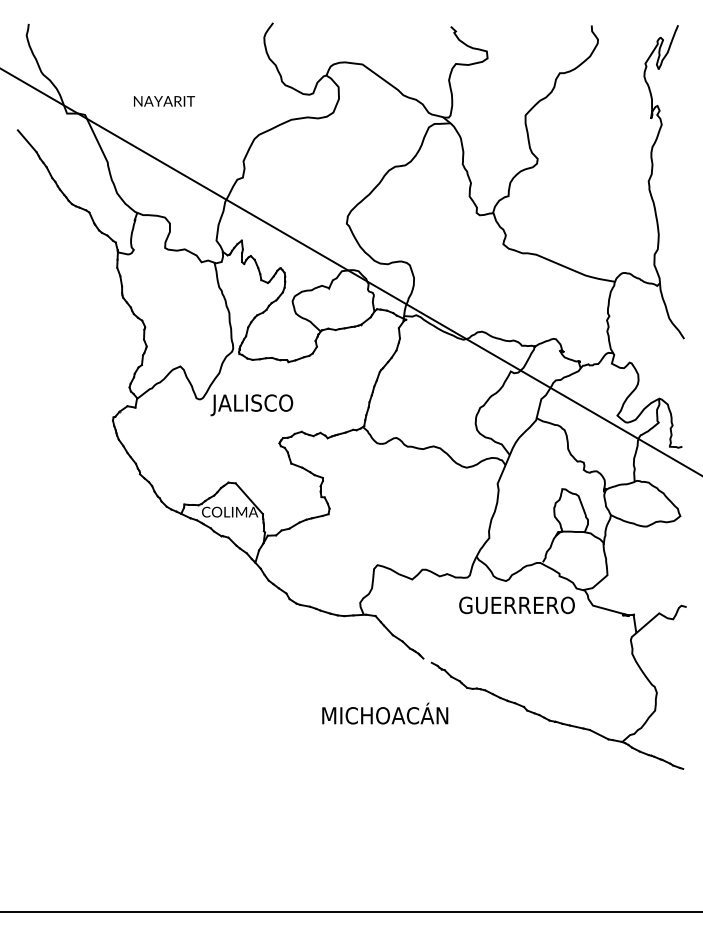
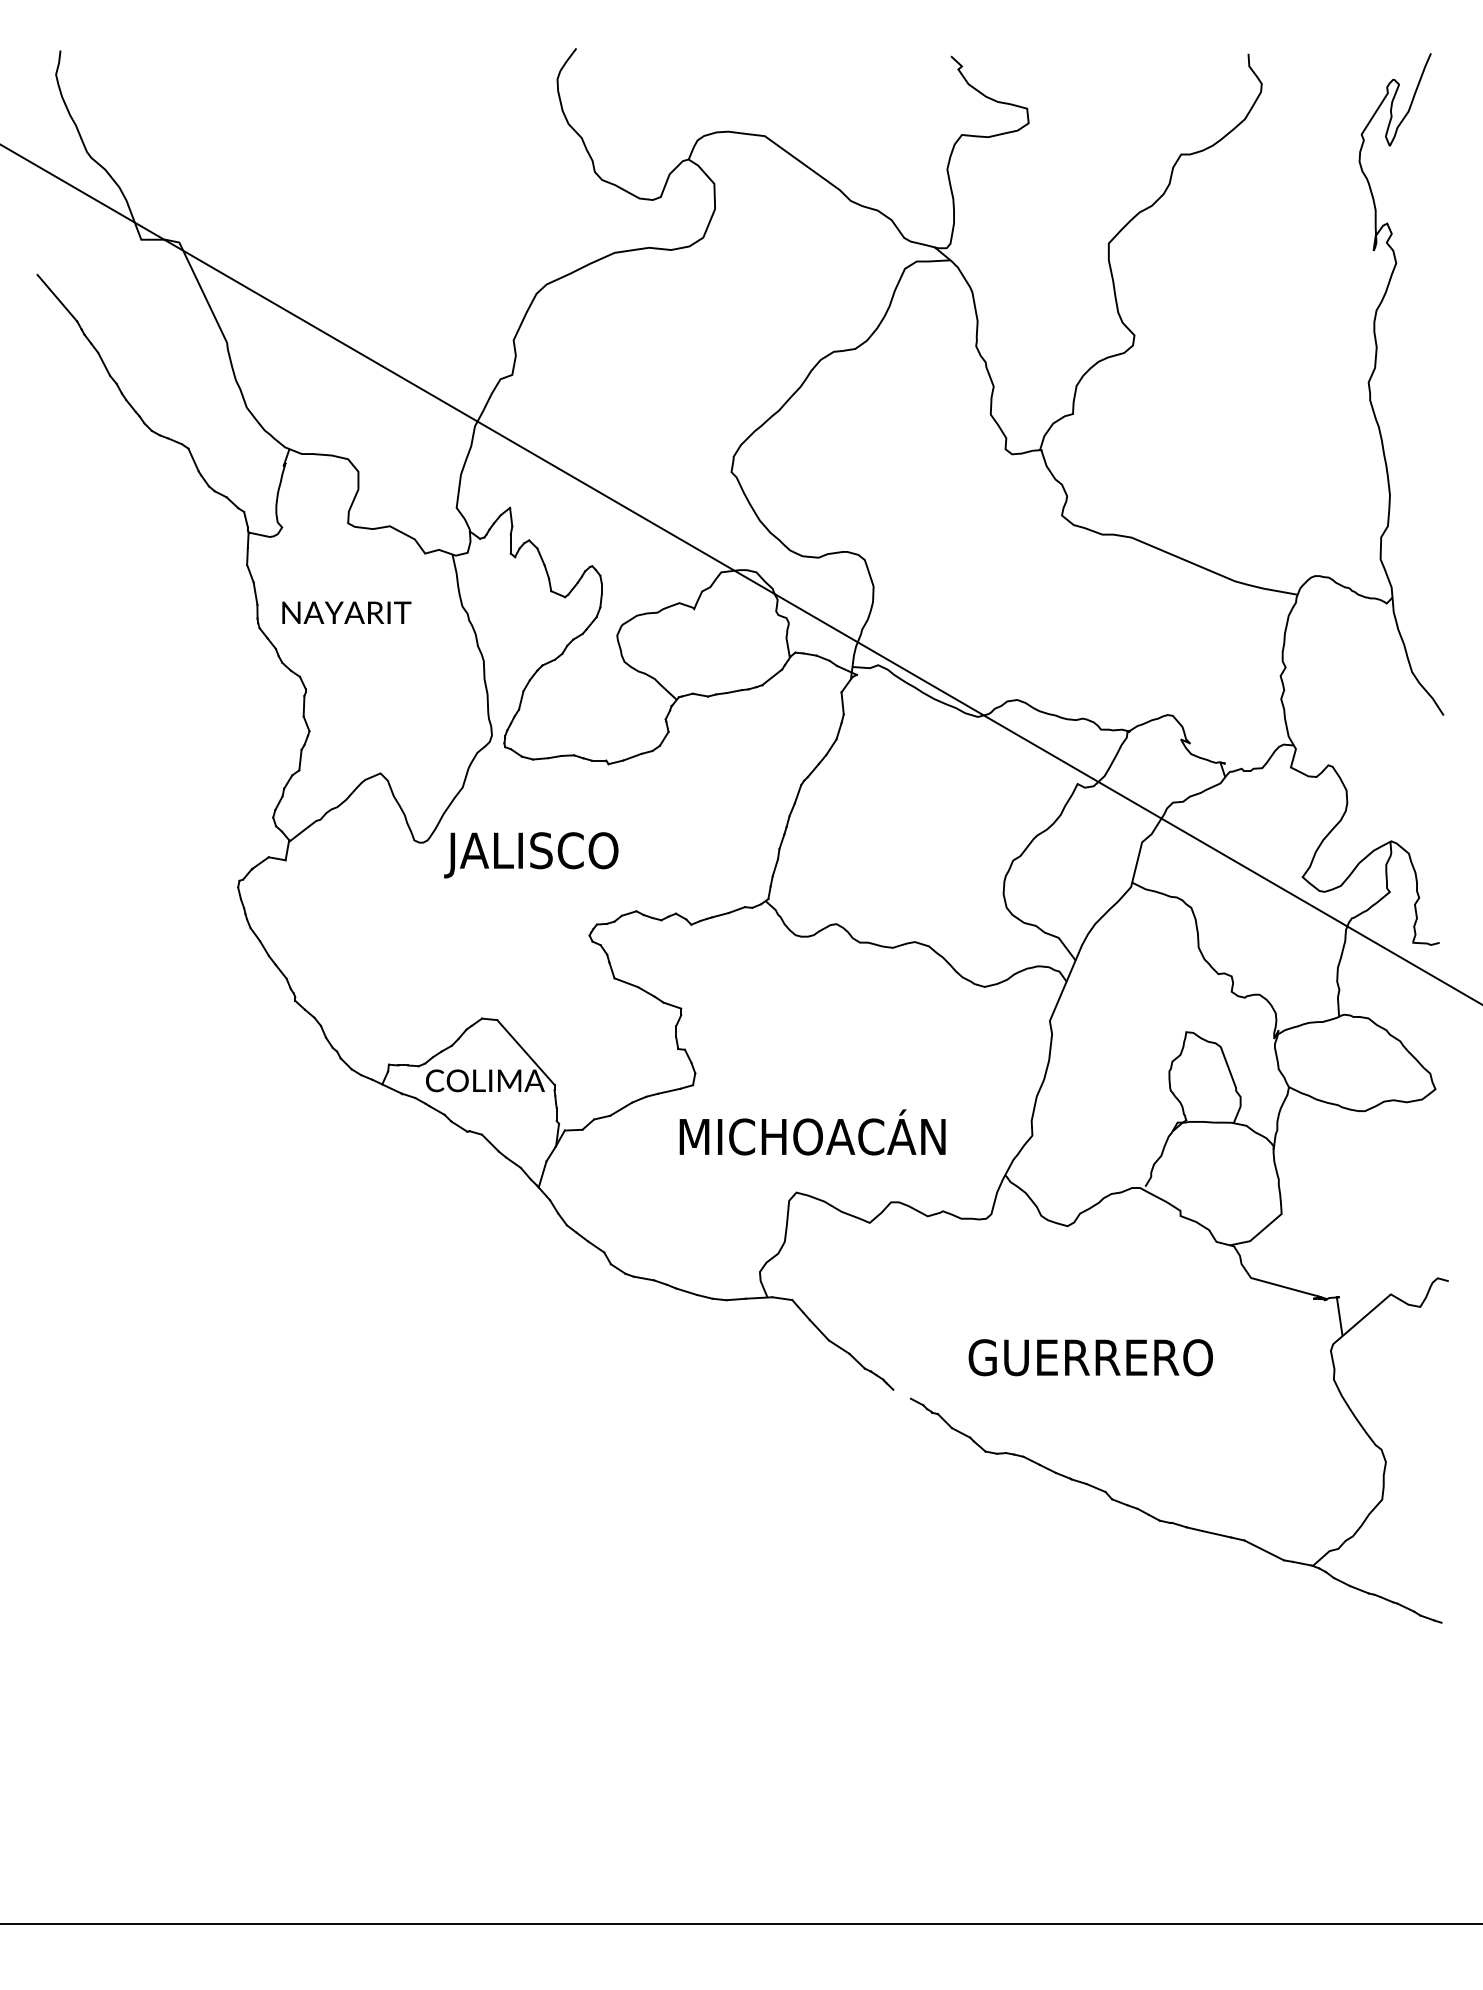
text: (164, 101) -> (346, 613), moved
text: (516, 605) -> (1089, 1357), moved
text: (385, 713) -> (813, 1132), moved

